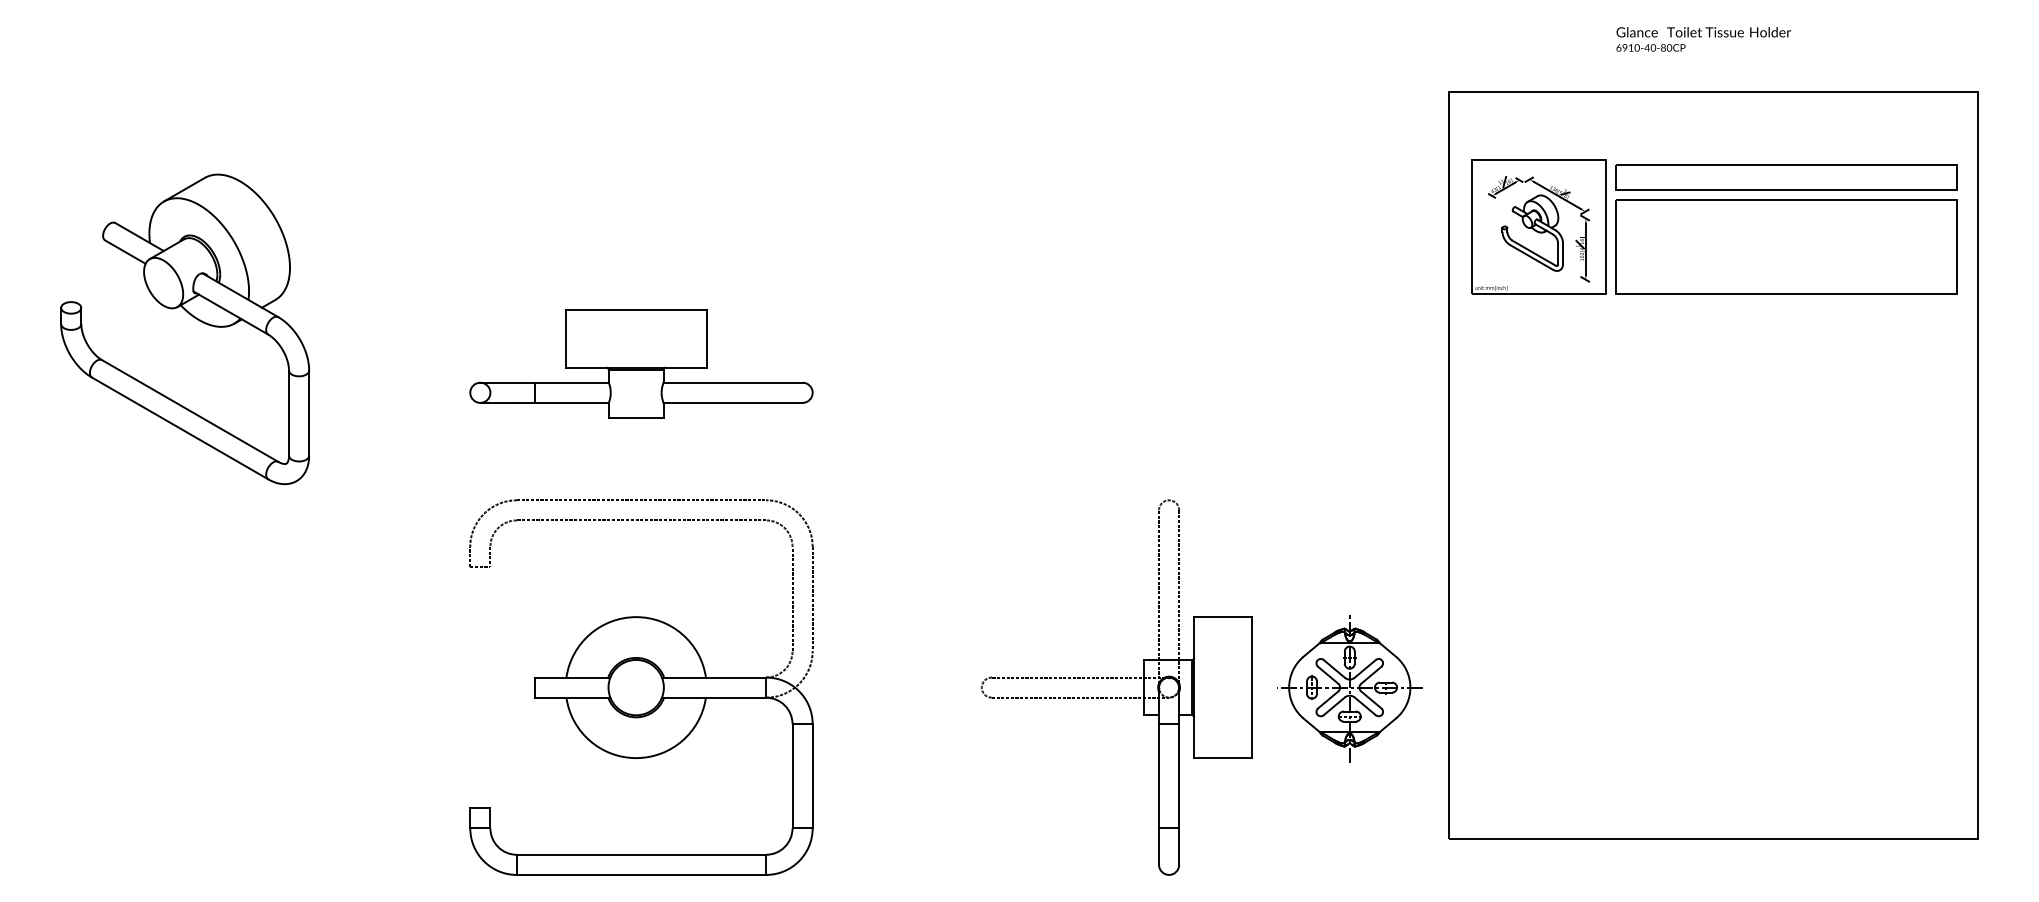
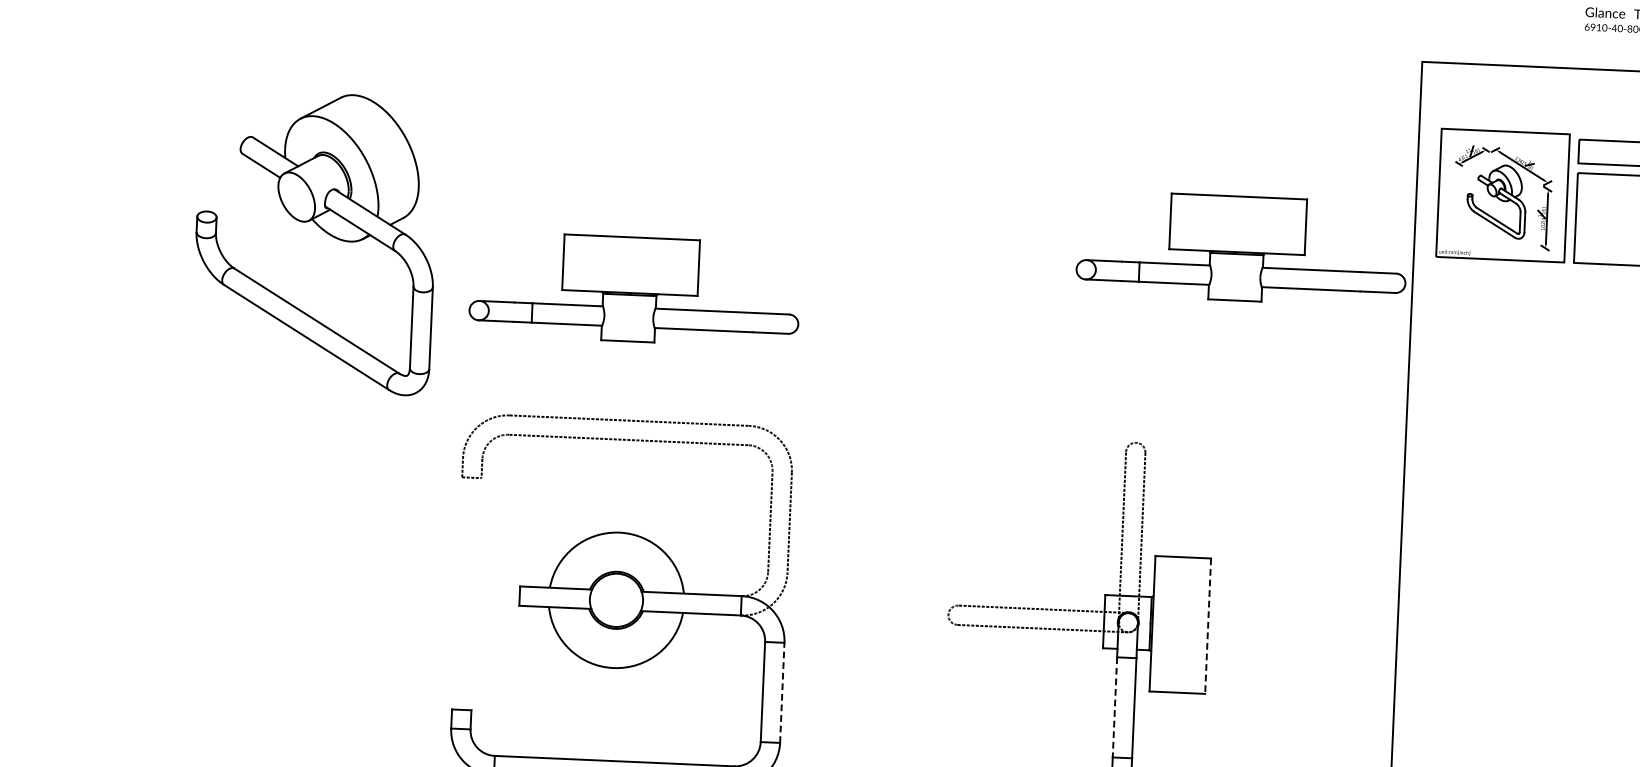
part: (1270, 293) -> (1242, 248), added
part: (194, 318) -> (324, 232), moved
line: (1252, 688) -> (1208, 627), solid -> dashed
part: (1349, 688) -> (1301, 631), removed
line: (812, 775) -> (782, 692), solid -> dashed
line: (1159, 776) -> (1115, 707), solid -> dashed

